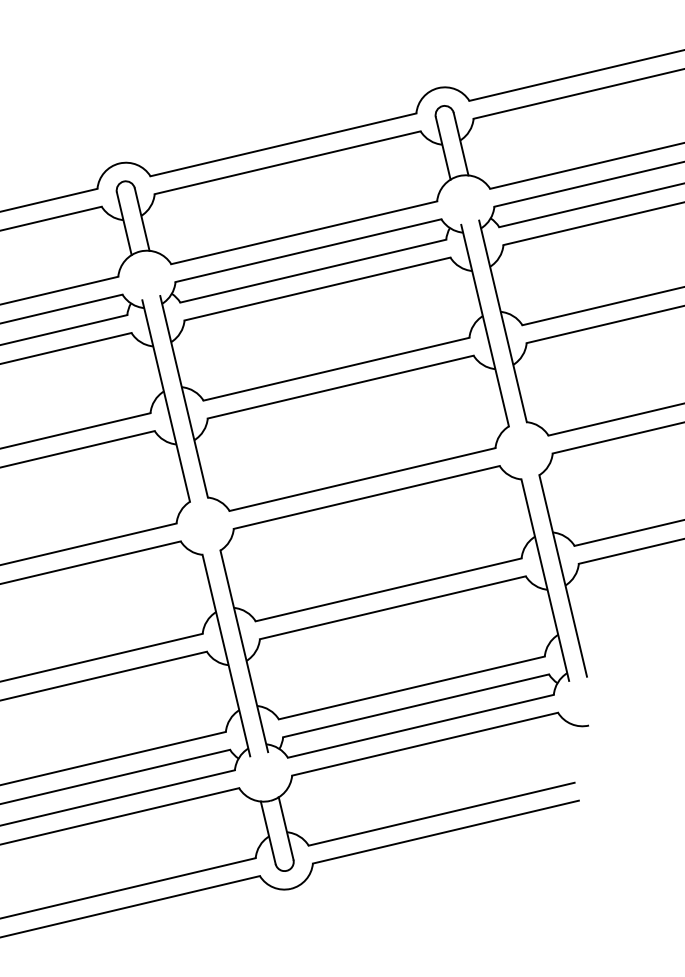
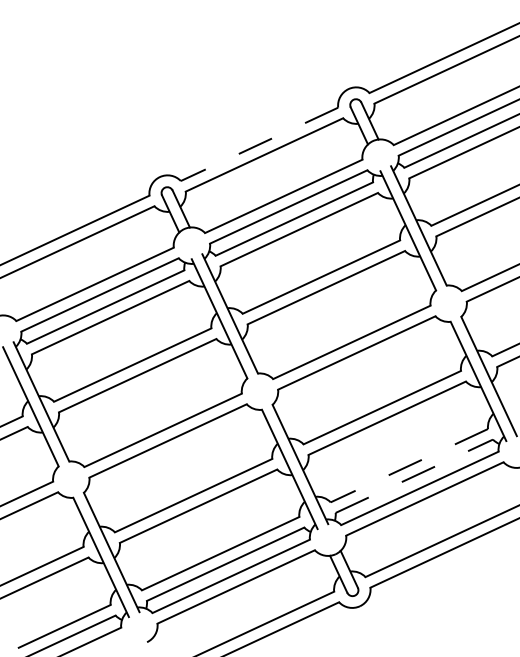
line: (283, 145) -> (259, 144), solid -> dashed
line: (412, 687) -> (409, 465), solid -> dashed
line: (416, 706) -> (414, 476), solid -> dashed

